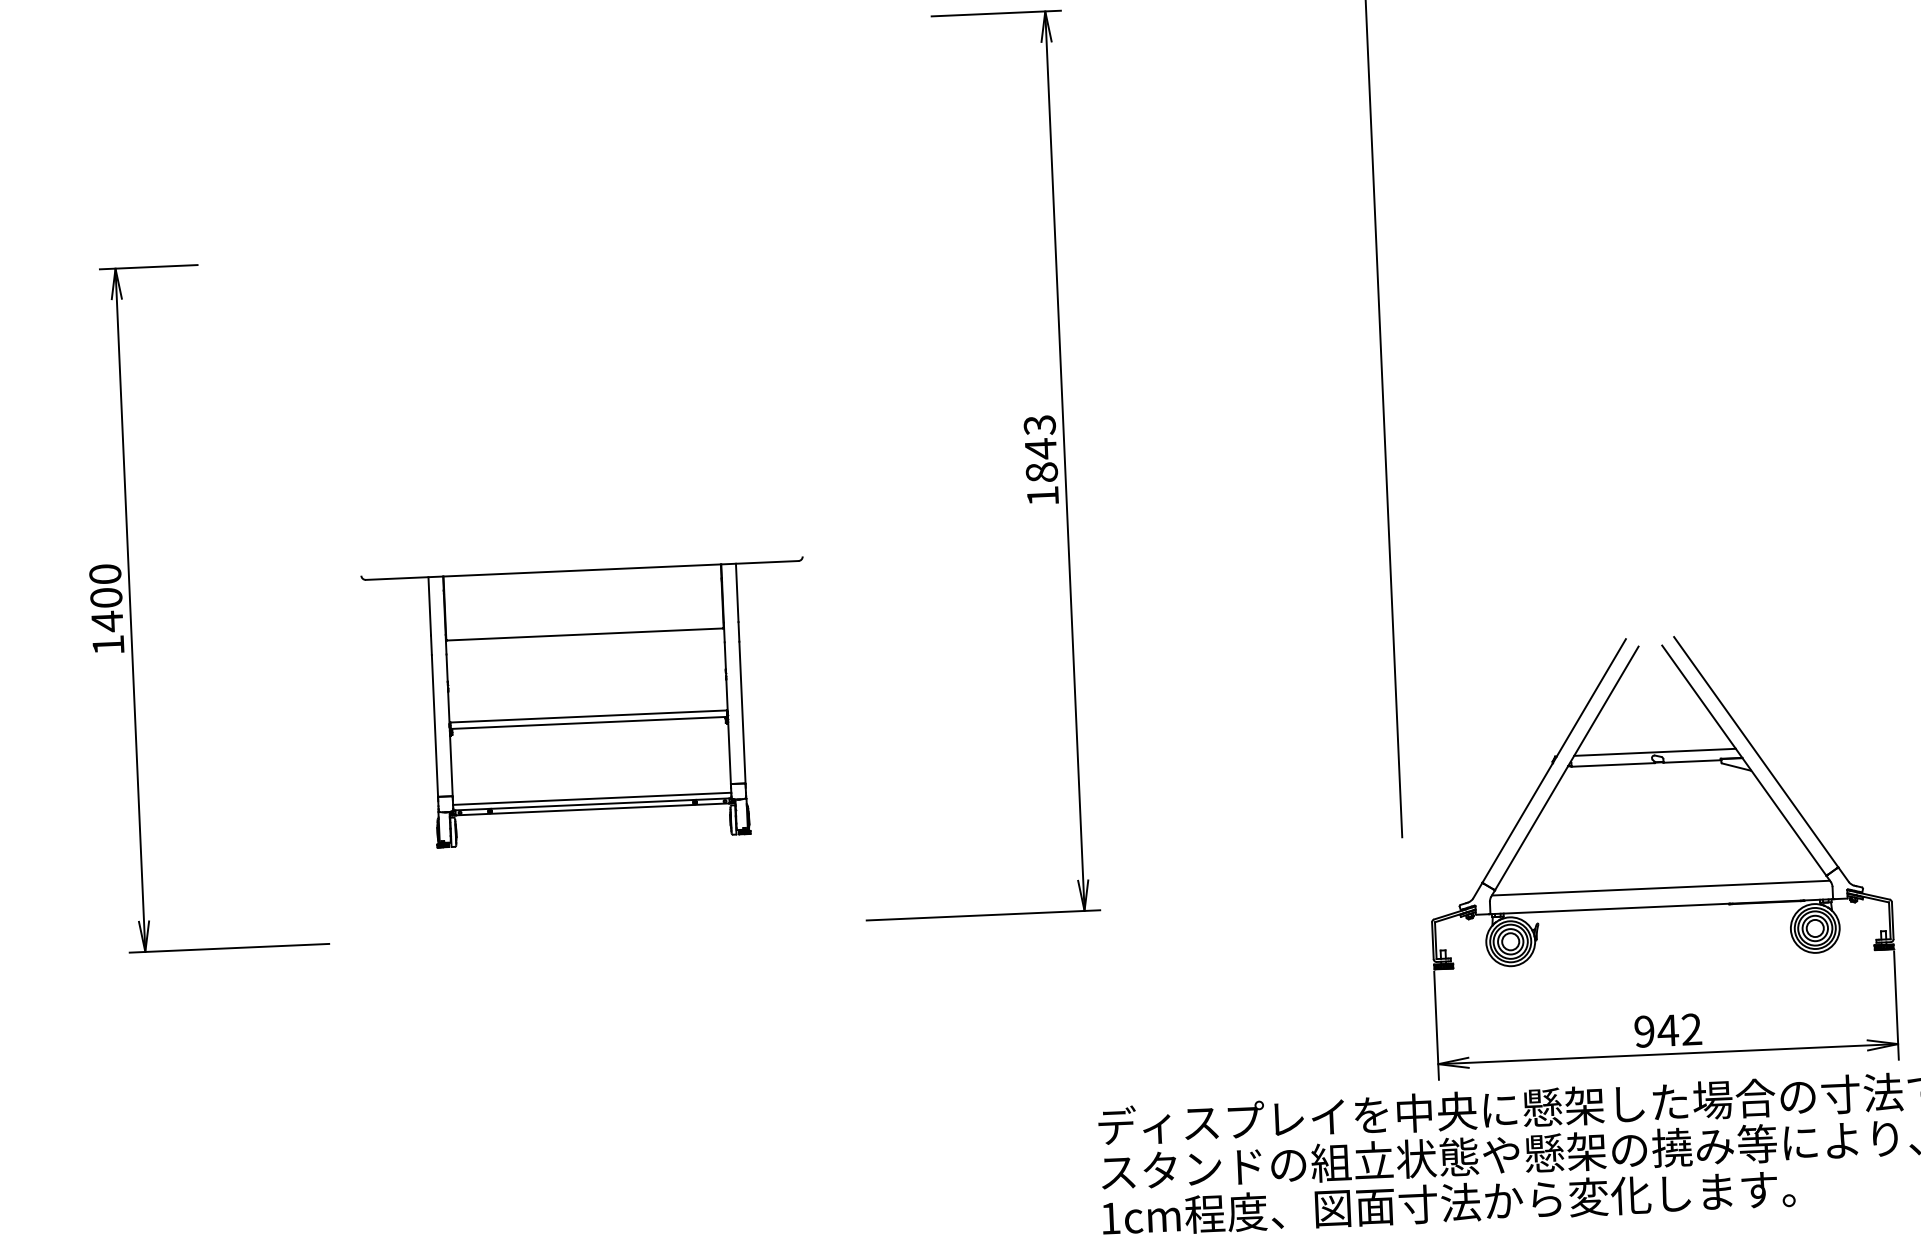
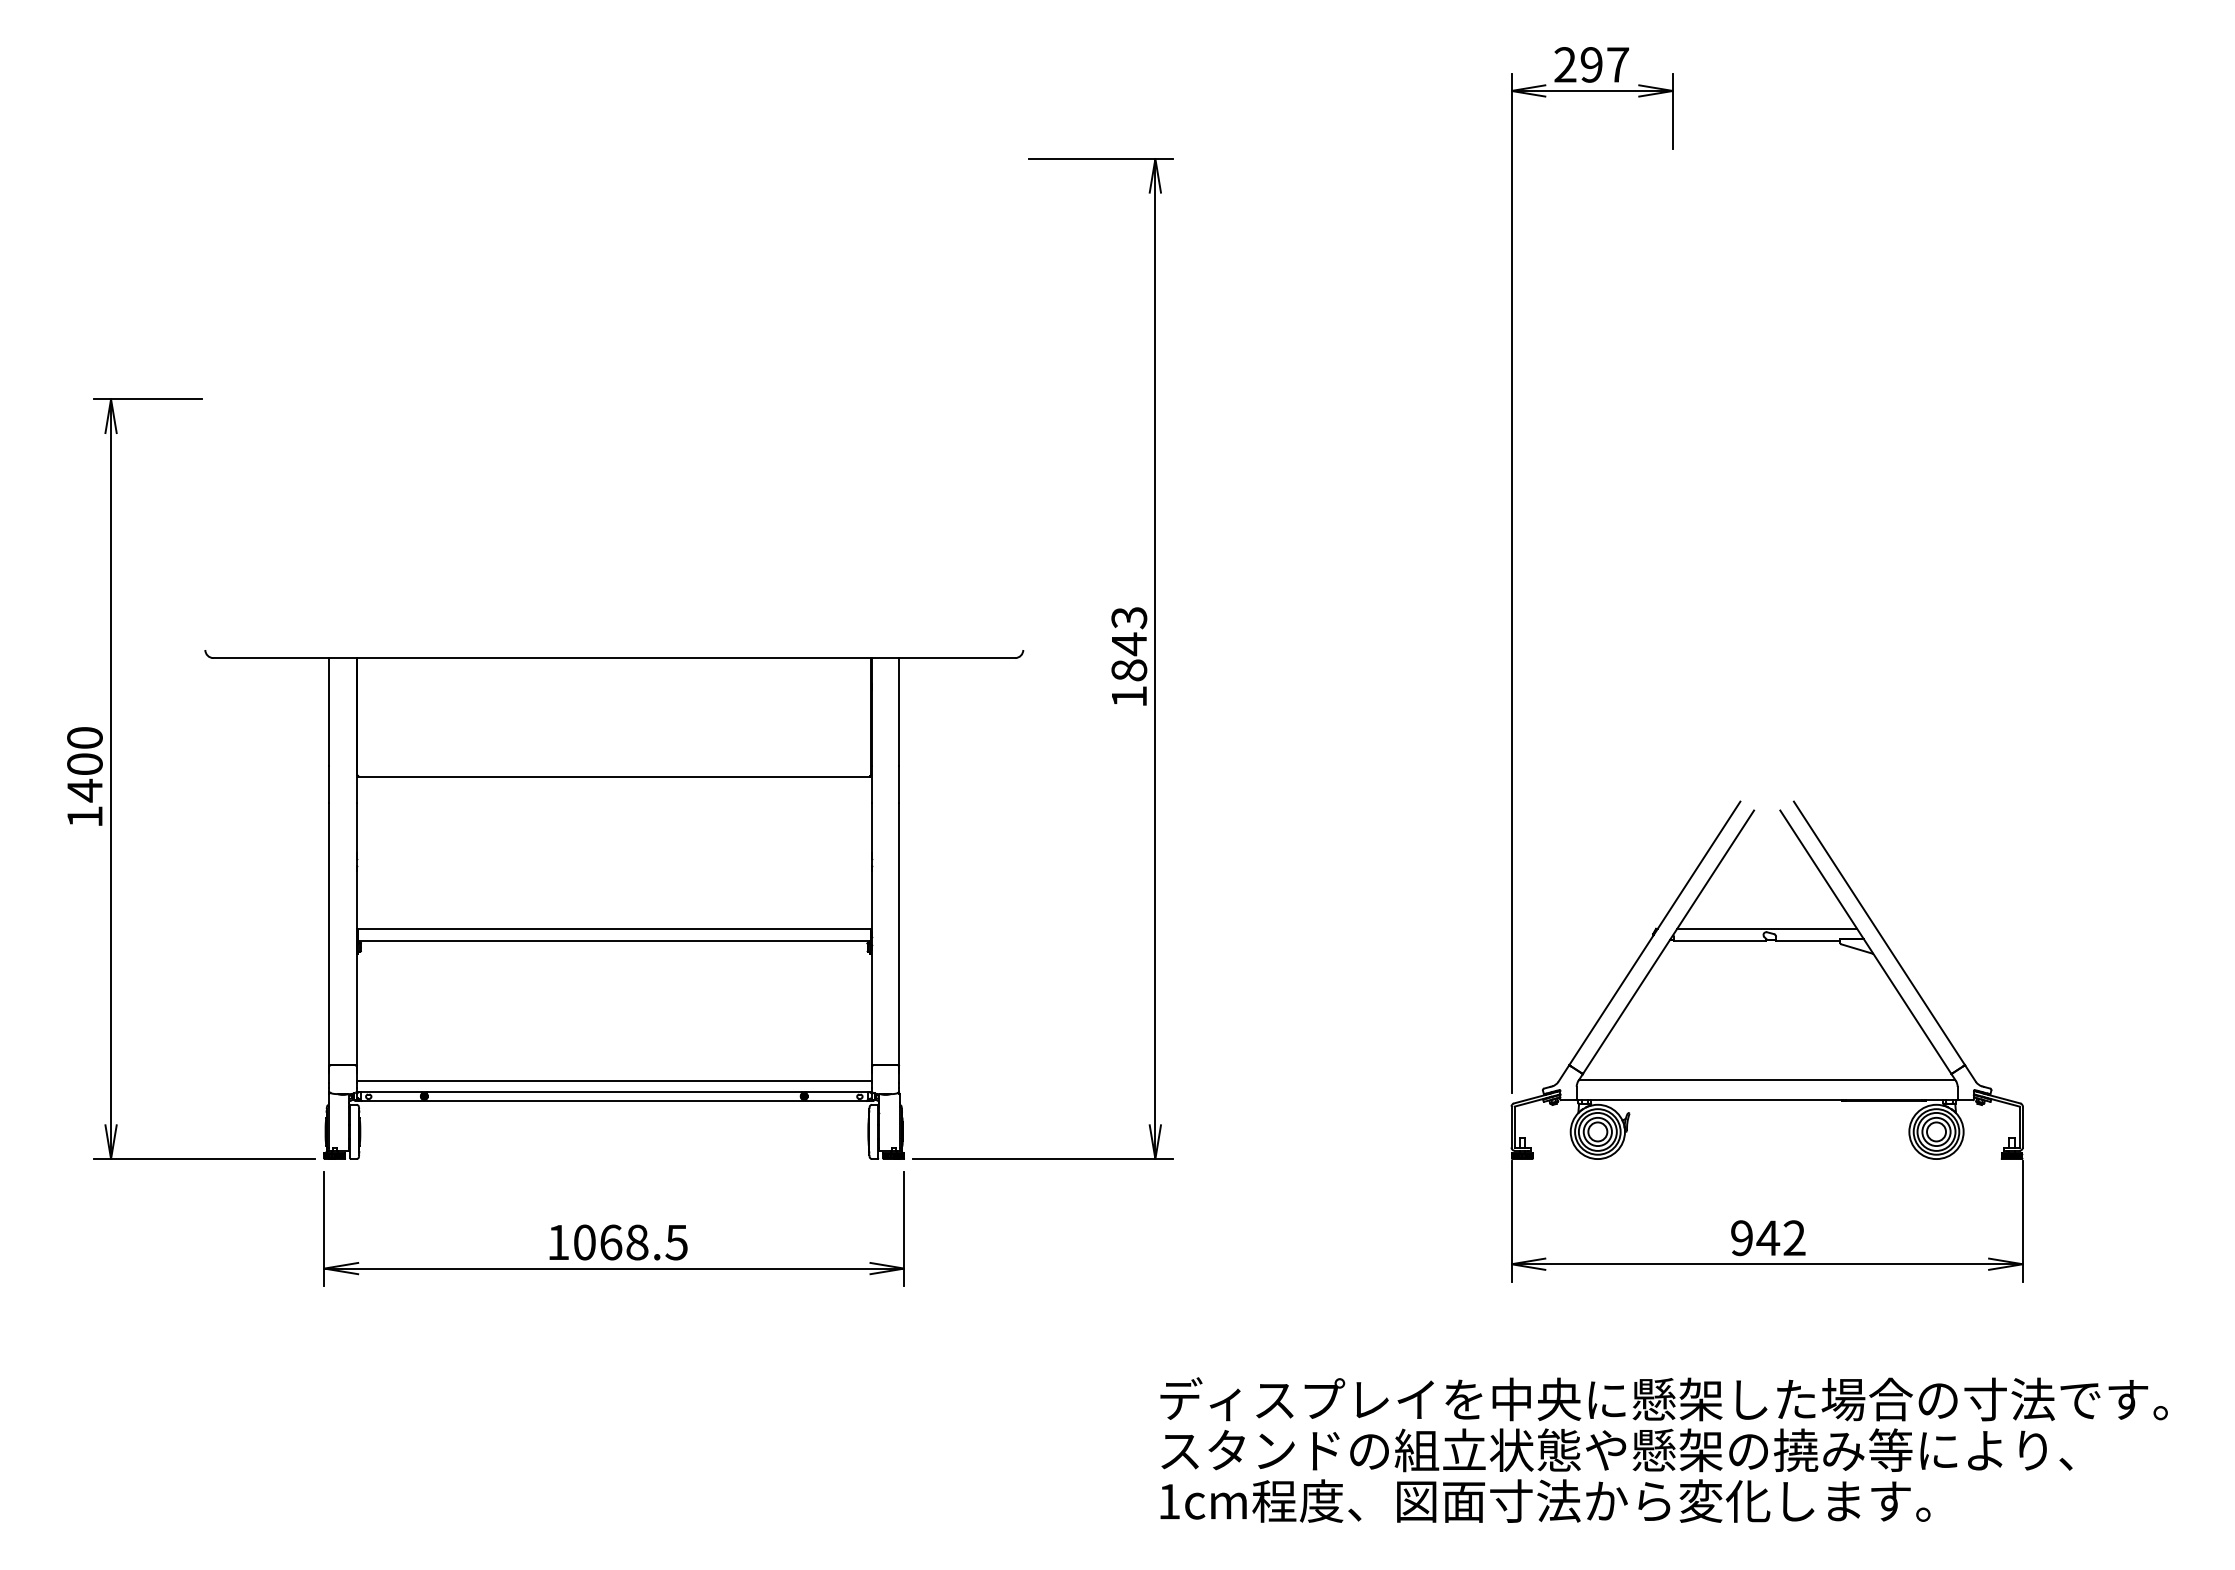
part: (588, 703) -> (614, 904), size x1.67
part: (1658, 853) -> (1766, 1041), moved
part: (599, 994) -> (613, 1228), added

